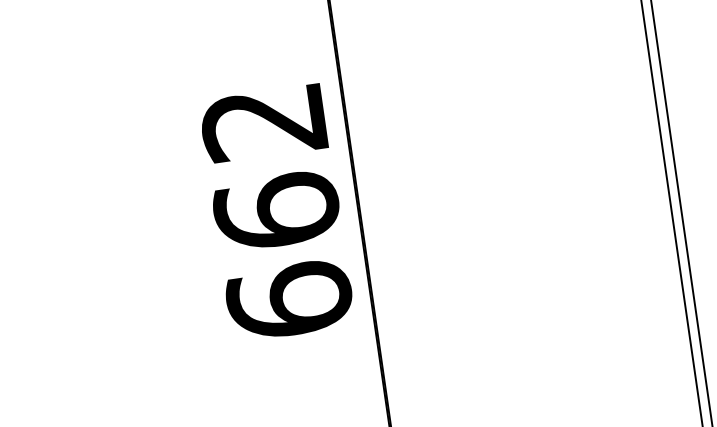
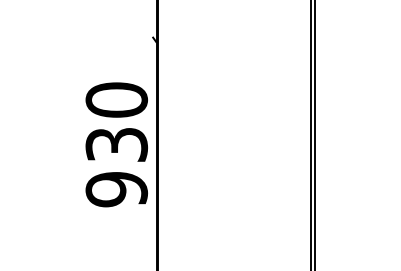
text: (276, 210) -> (116, 144), 662 -> 930

